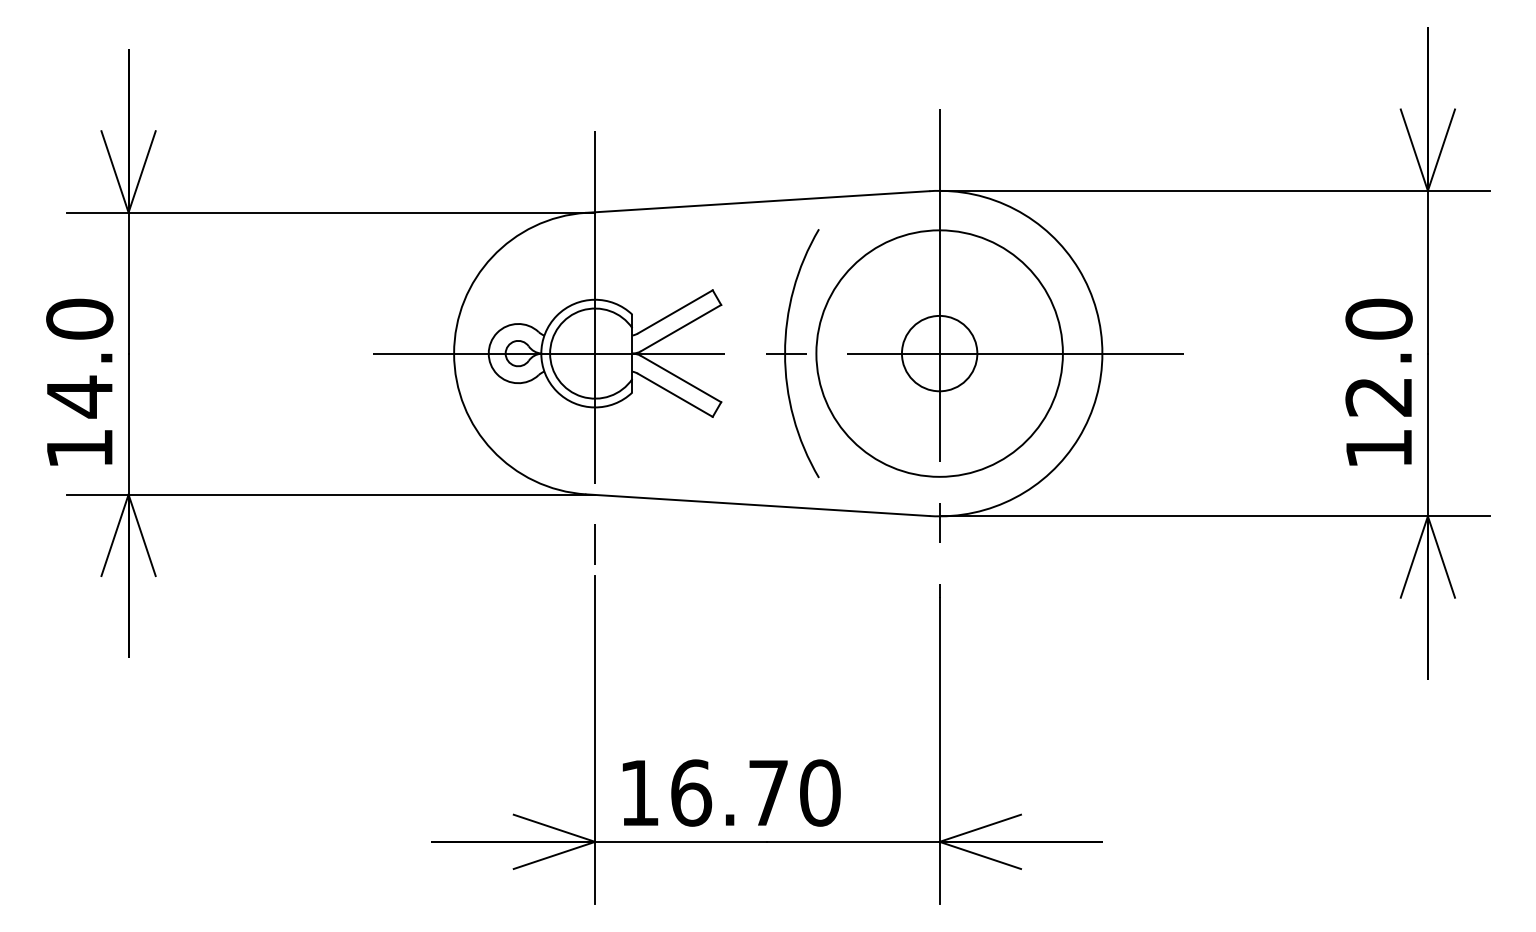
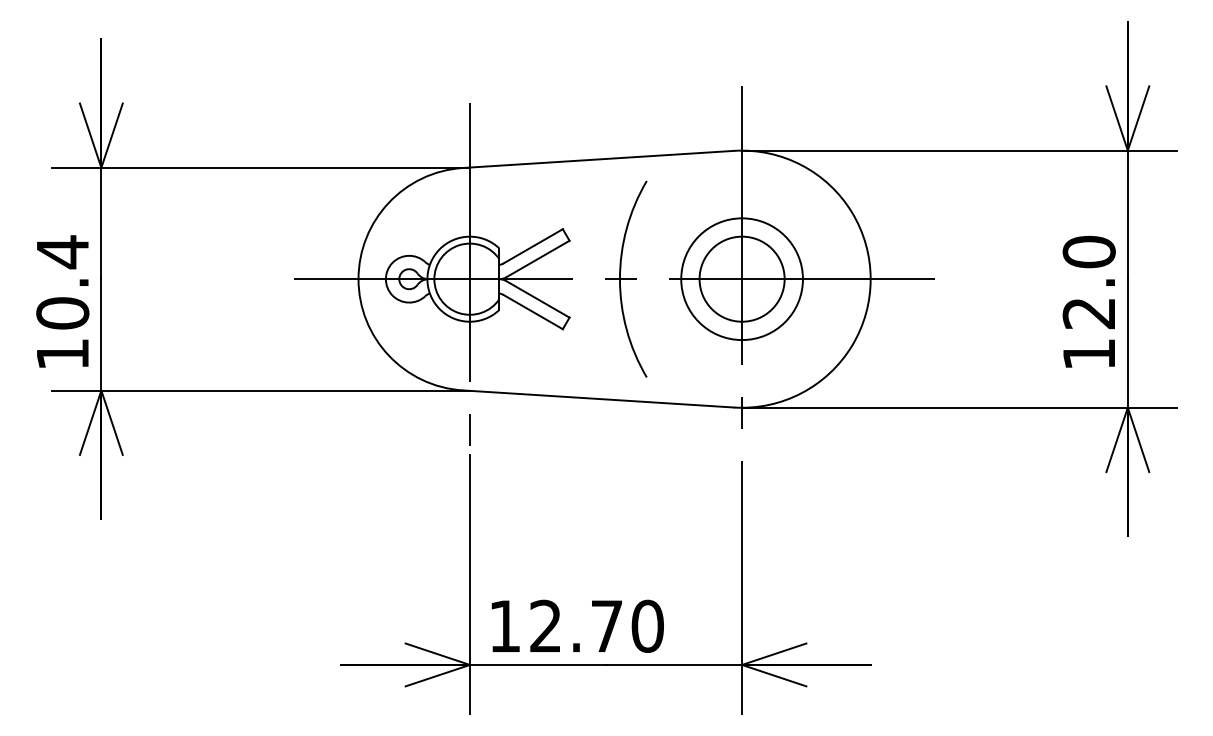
circle: (939, 353) -> (741, 279), size x0.62
circle: (939, 353) -> (741, 279), size x1.43
text: (79, 358) -> (62, 283), 14.0 -> 10.4
text: (691, 792) -> (546, 625), 16.70 -> 12.70

